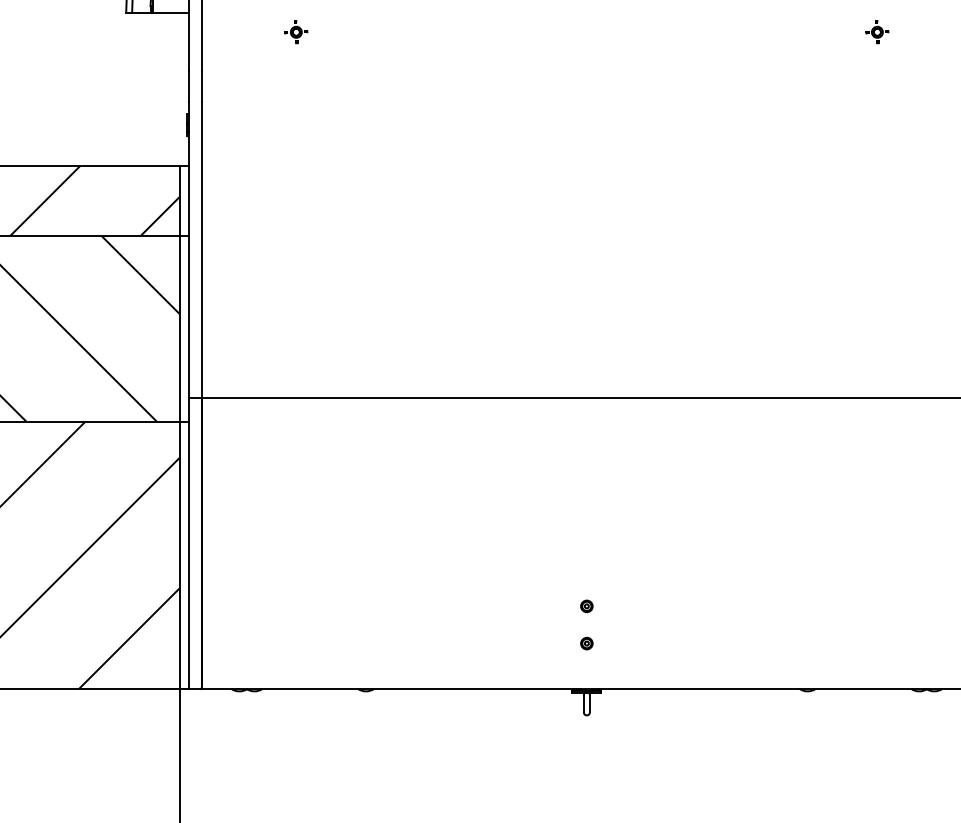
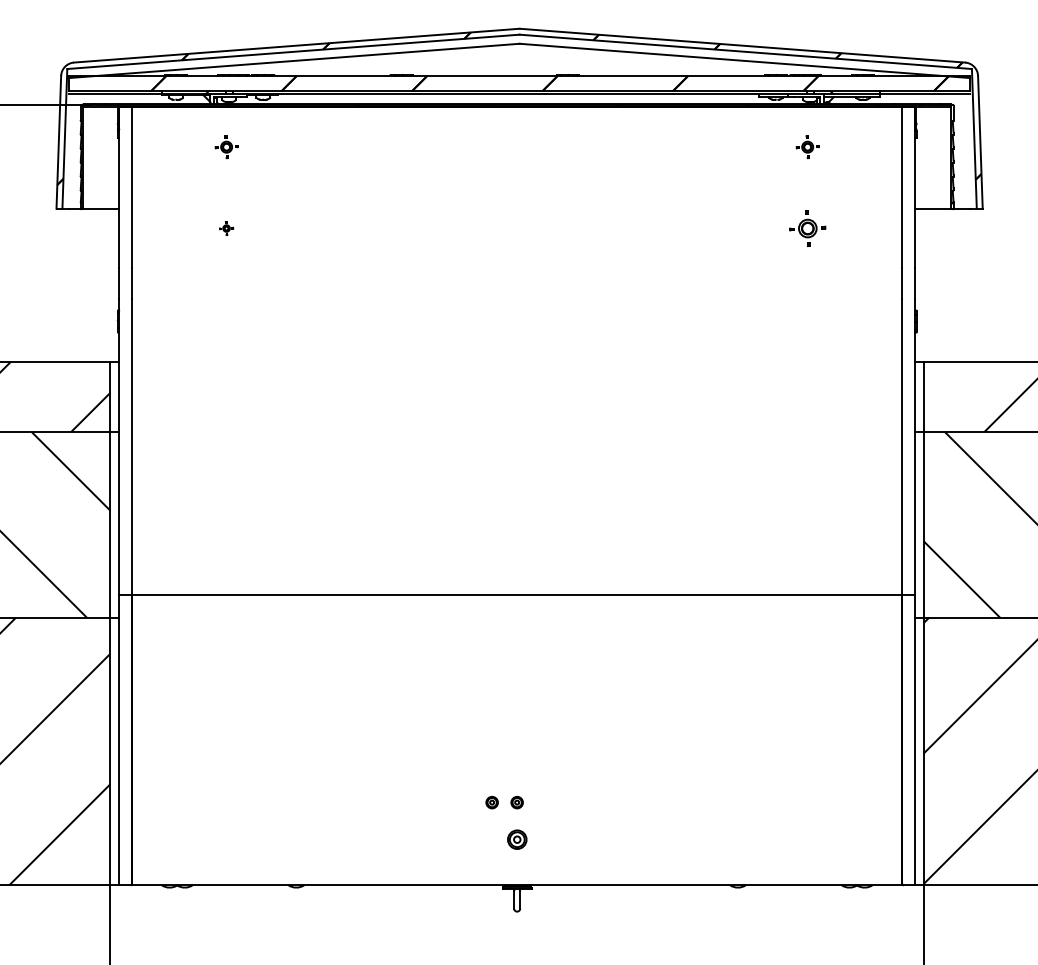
part: (296, 32) -> (226, 228), size x0.6
part: (877, 32) -> (807, 228), size x1.6
part: (561, 606) -> (491, 802), added
part: (586, 643) -> (516, 839), size x1.6

